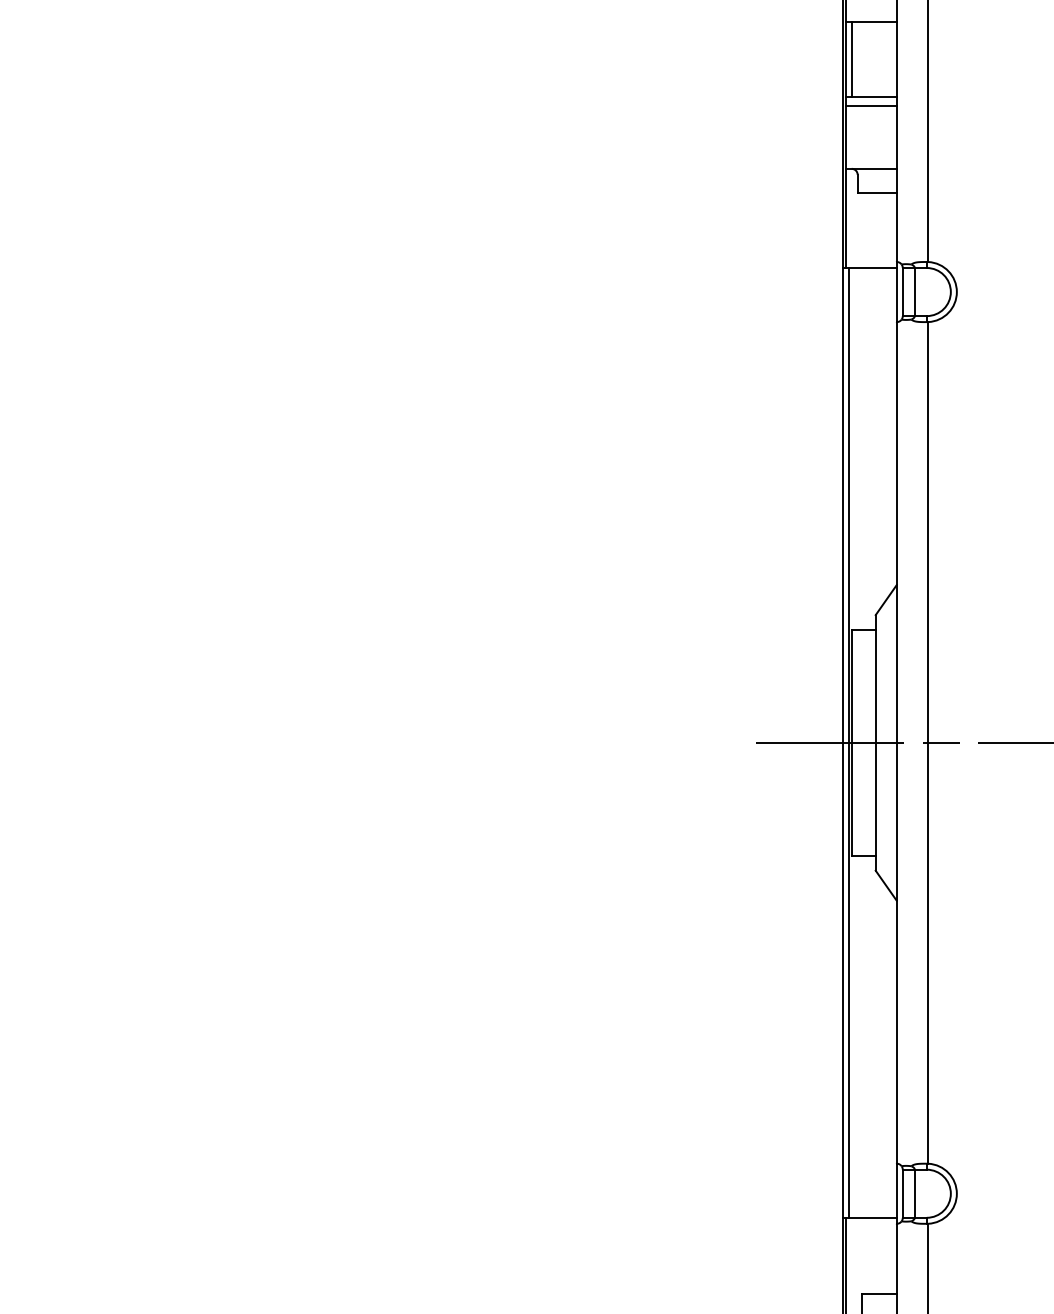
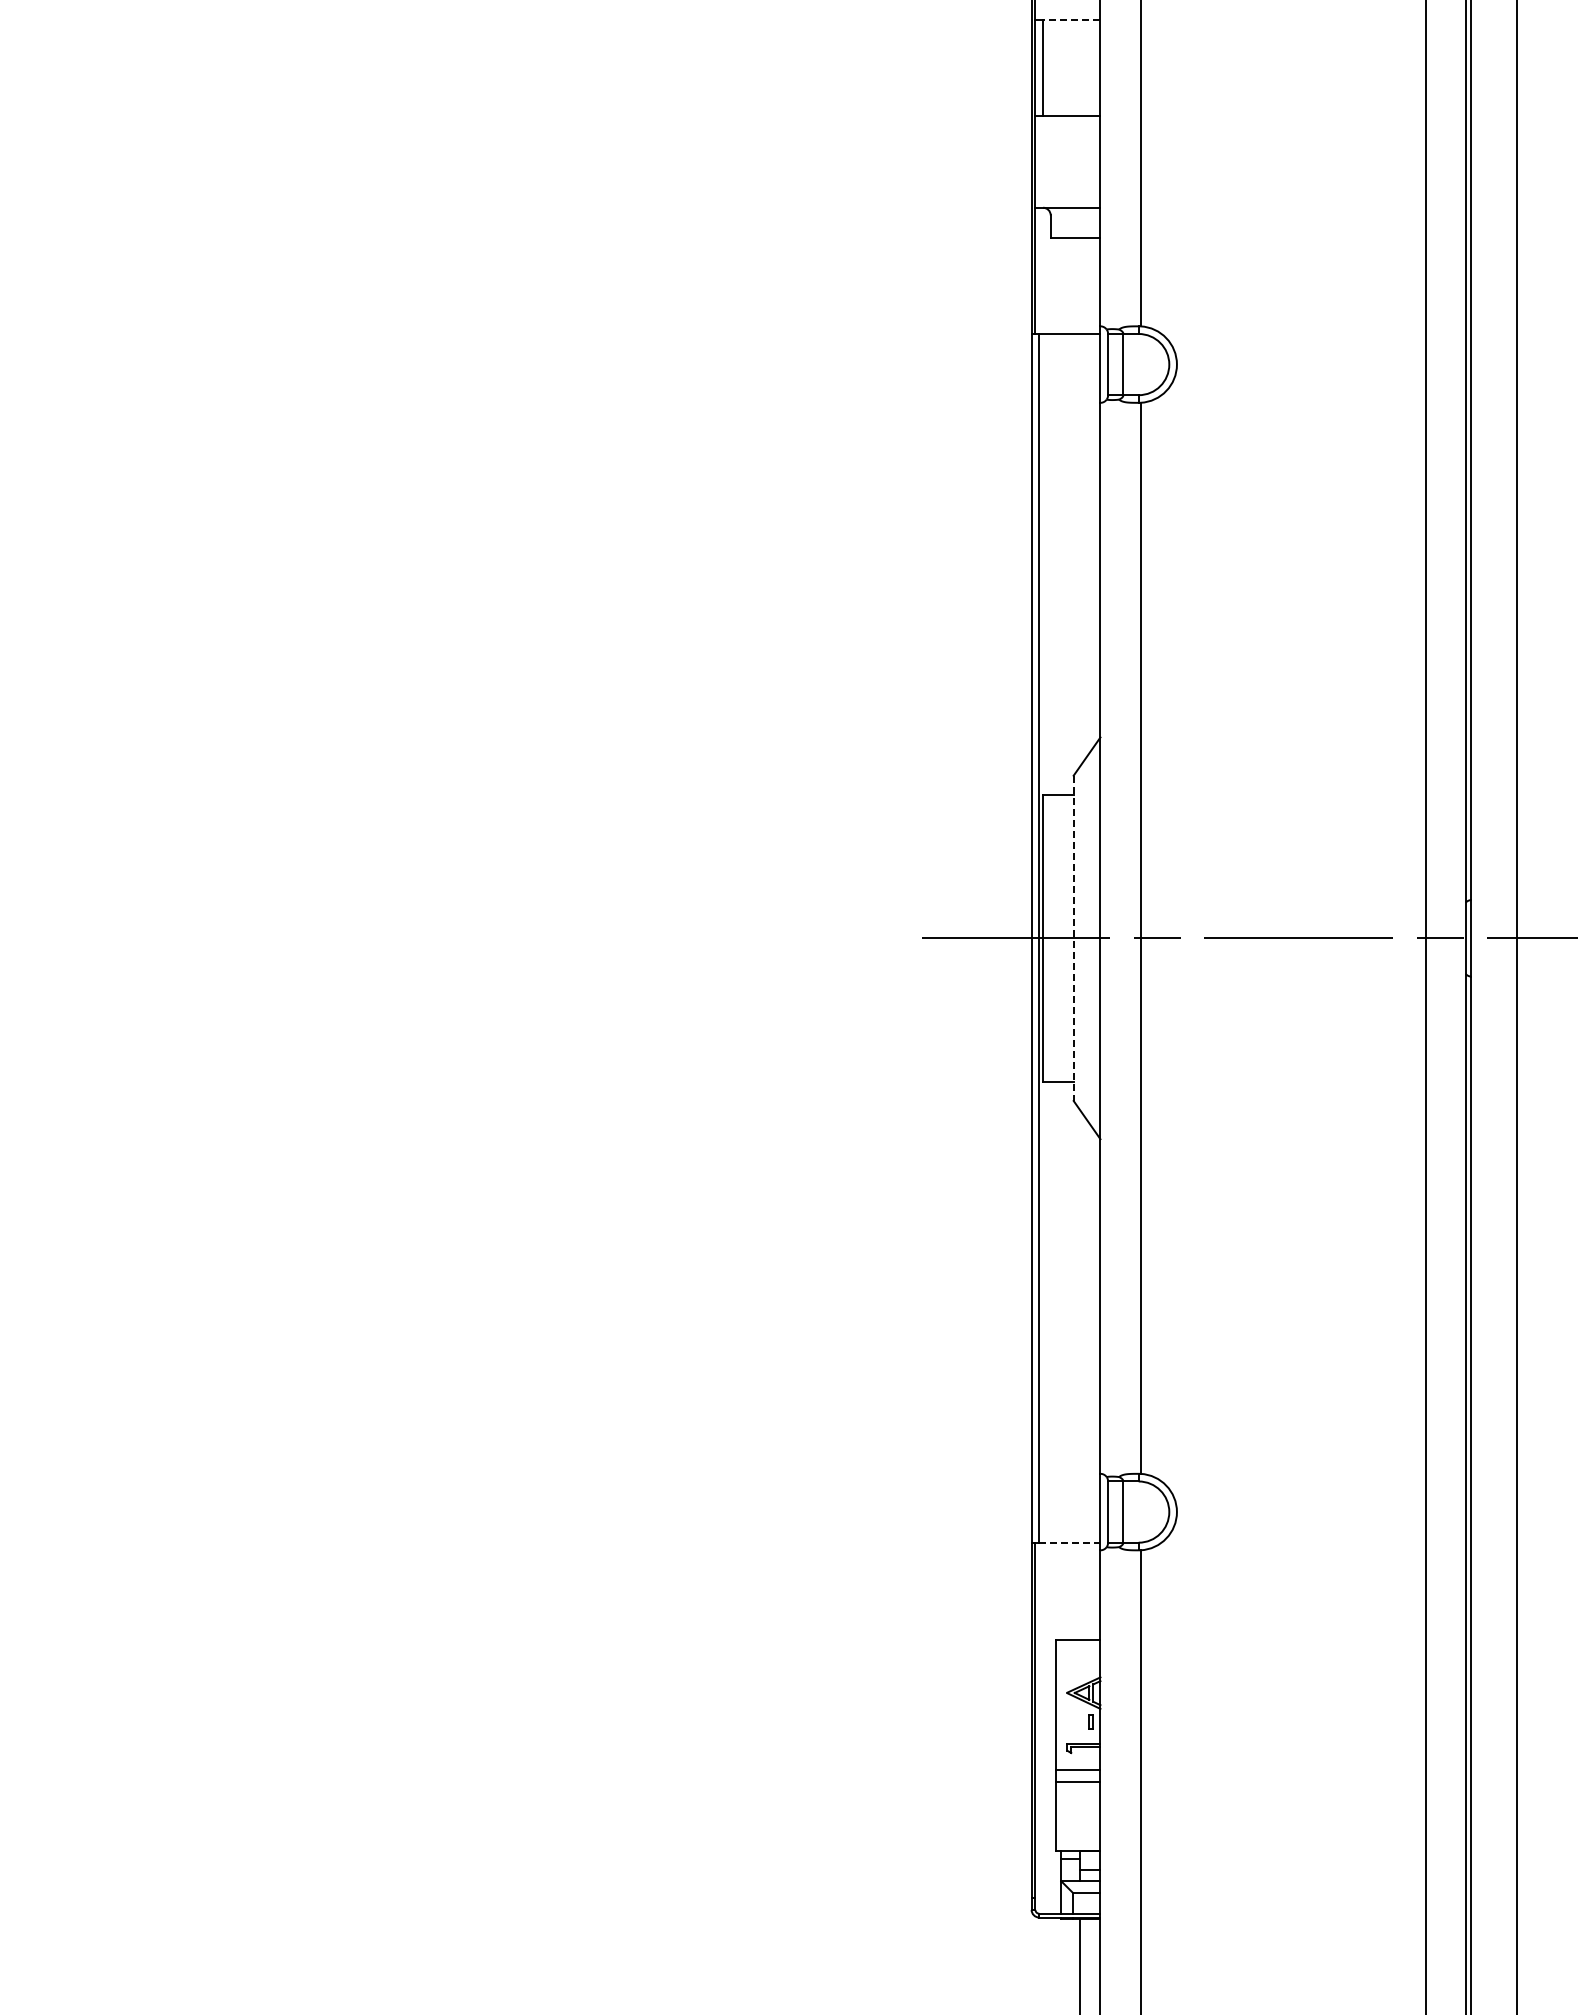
line: (874, 21) -> (1071, 20), solid -> dashed
line: (870, 106) -> (1067, 128), removed
line: (875, 743) -> (1073, 938), solid -> dashed
line: (872, 1217) -> (1069, 1542), solid -> dashed

